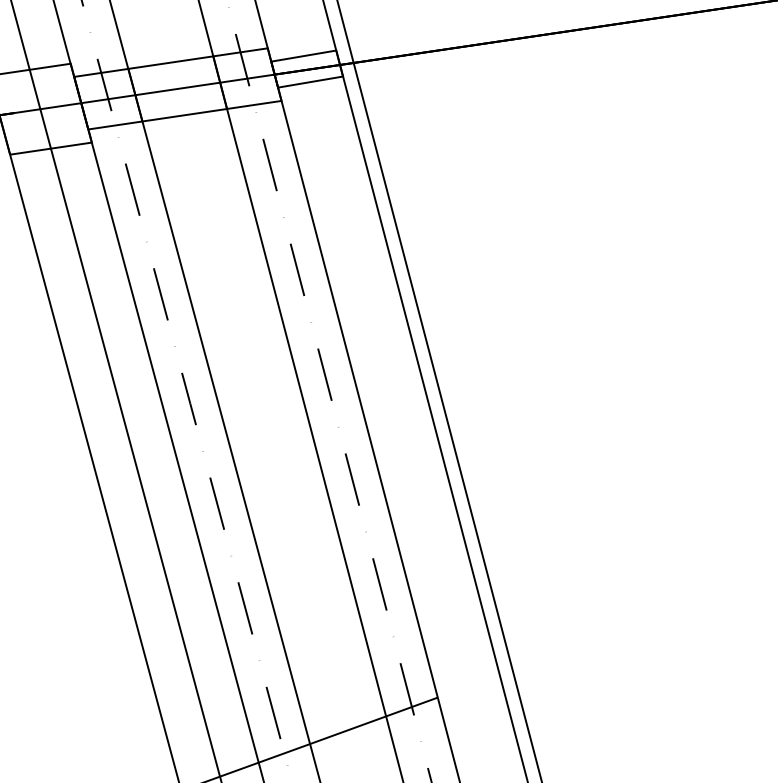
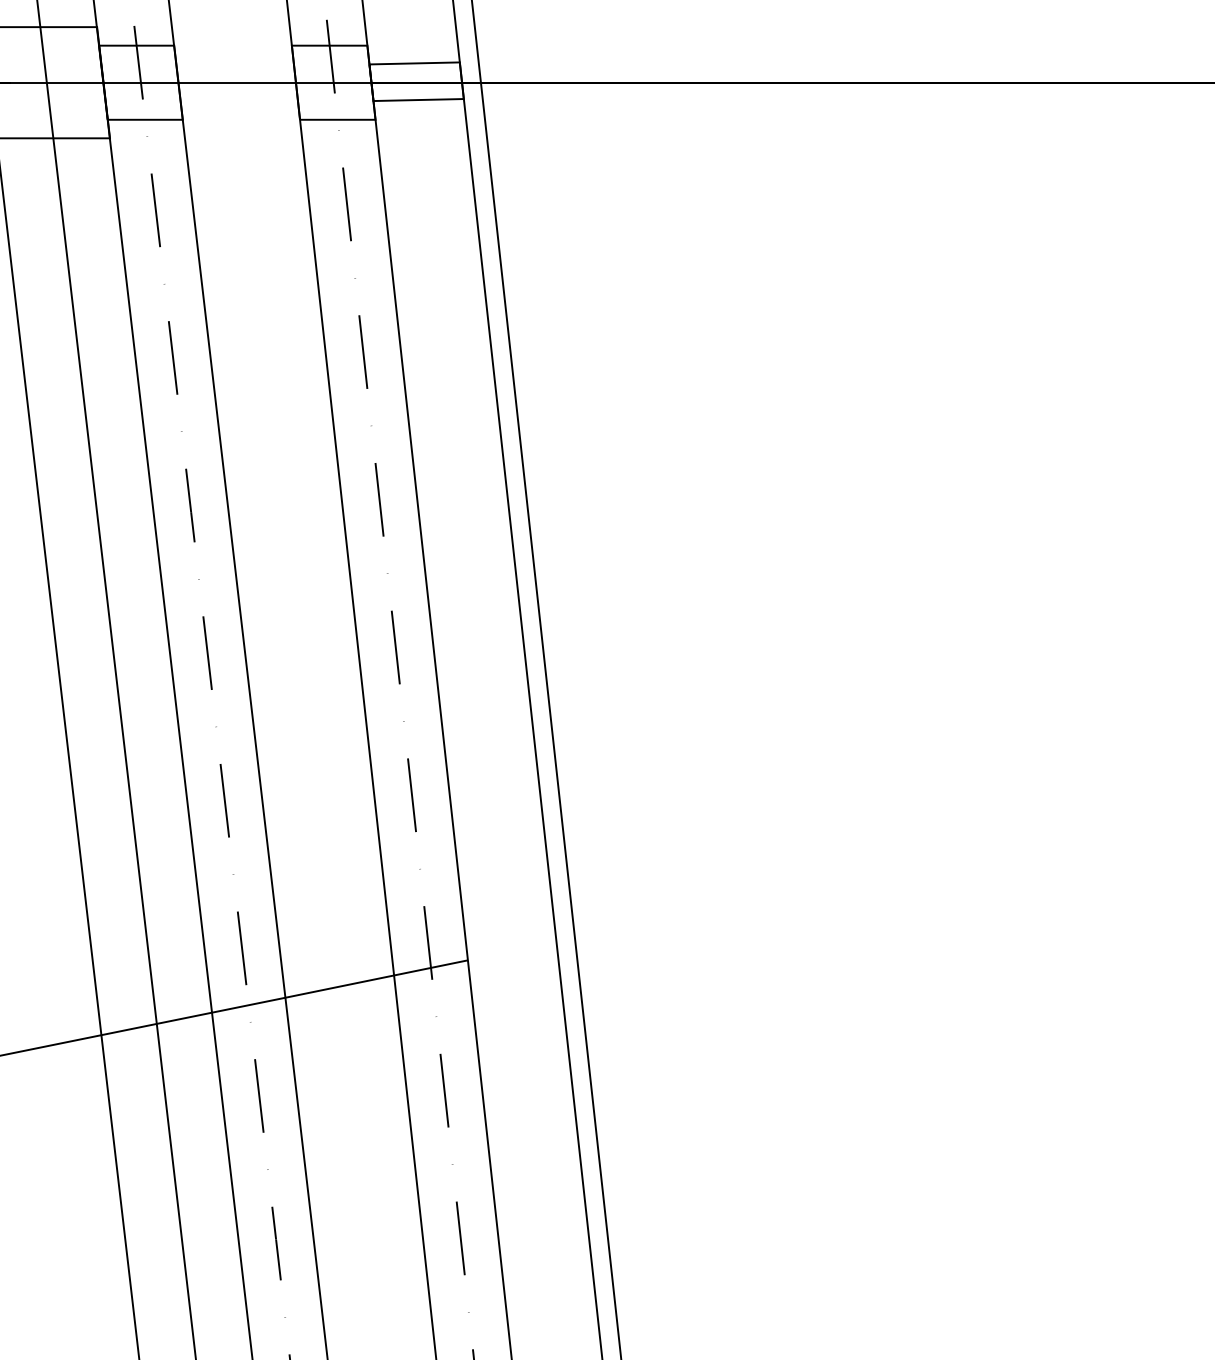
line: (170, 62) -> (232, 45), removed
line: (184, 115) -> (241, 119), removed

